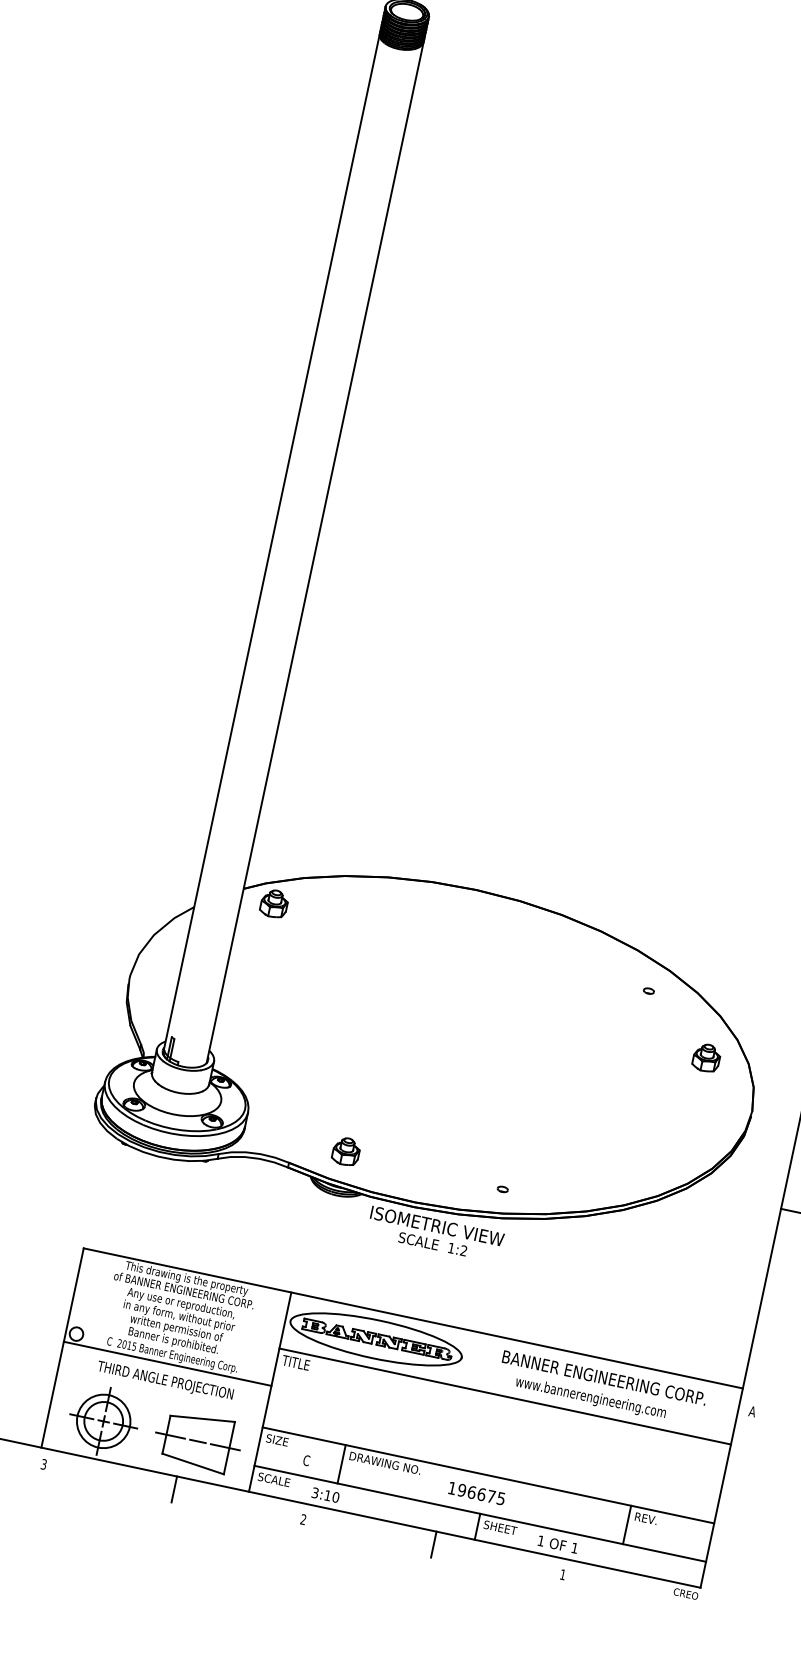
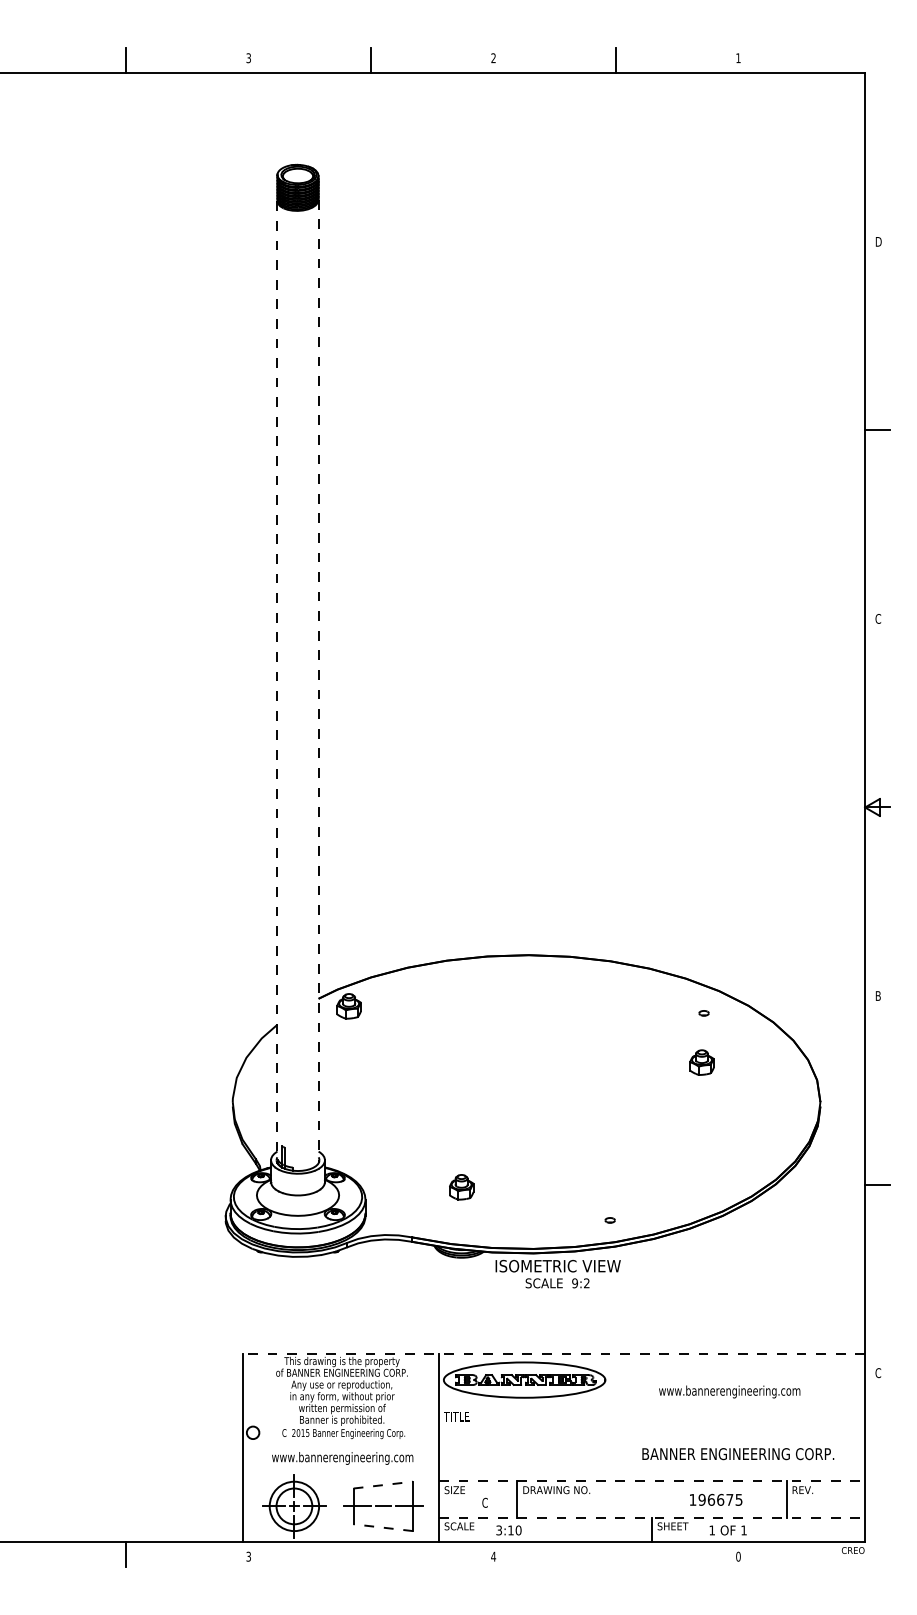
line: (271, 544) -> (277, 682), solid -> dashed
line: (315, 552) -> (318, 681), solid -> dashed
part: (706, 1057) -> (701, 1062), moved
part: (346, 1151) -> (461, 1187), moved
text: (451, 1248) -> (575, 1283), 1:2 -> 9:2
line: (413, 1319) -> (554, 1354), solid -> dashed
line: (168, 1364) -> (341, 1442), removed
text: (604, 1378) -> (738, 1454), moved
text: (165, 1381) -> (342, 1458), THIRD ANGLE PROJECTION -> www.bannerengineering.com
line: (505, 1396) -> (652, 1406), removed
text: (752, 1412) -> (878, 1373), A -> C
line: (202, 1419) -> (383, 1485), solid -> dashed
line: (193, 1463) -> (383, 1527), solid -> dashed
line: (488, 1475) -> (652, 1481), solid -> dashed
line: (174, 1489) -> (371, 1554), removed
text: (477, 1493) -> (716, 1499), moved
line: (480, 1513) -> (652, 1517), solid -> dashed
text: (303, 1519) -> (493, 1556), 2 -> 4
line: (434, 1544) -> (616, 1554), removed
text: (563, 1574) -> (738, 1556), 1 -> 0

